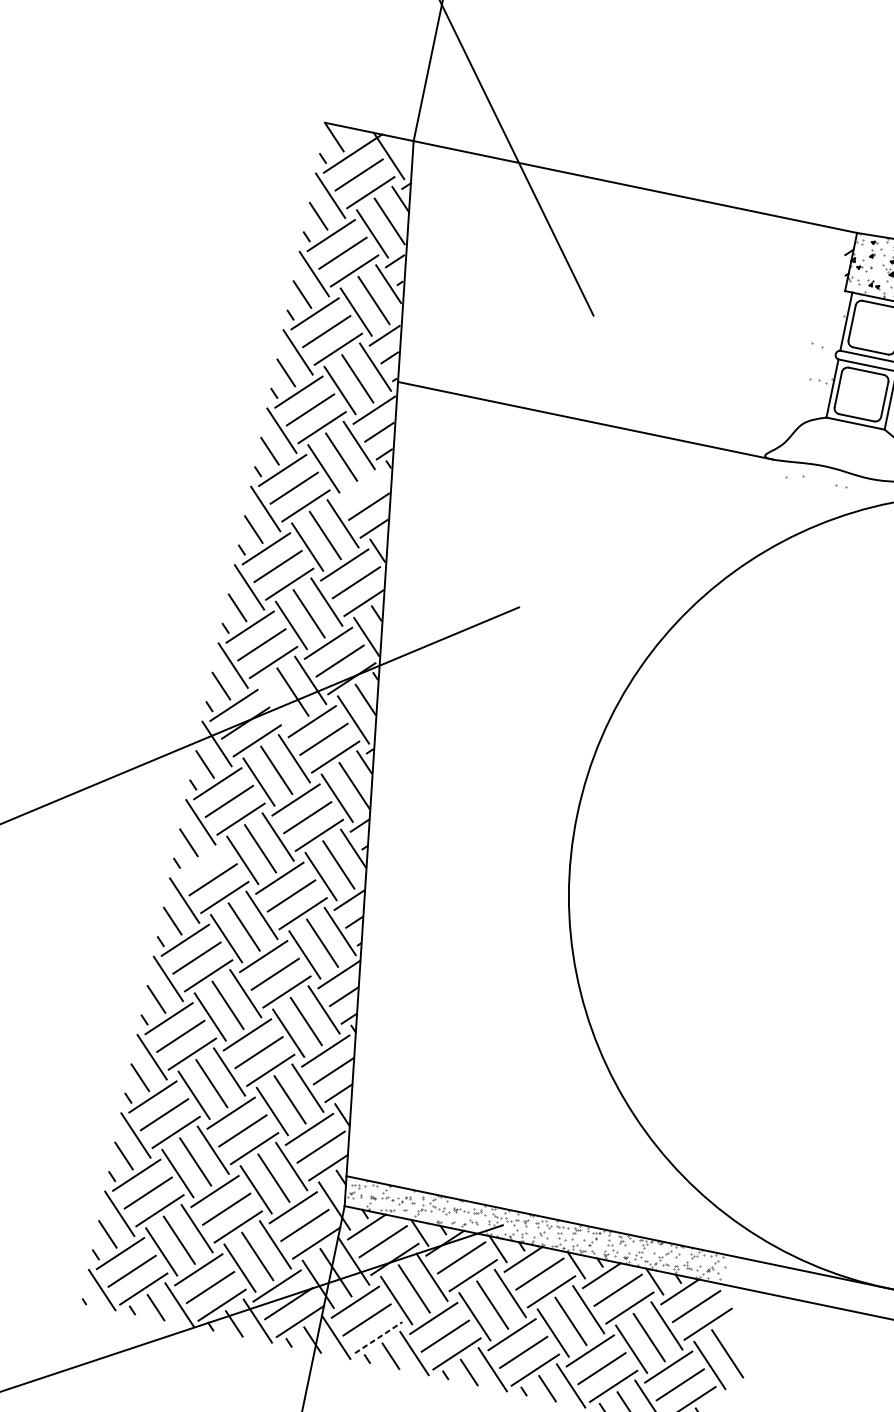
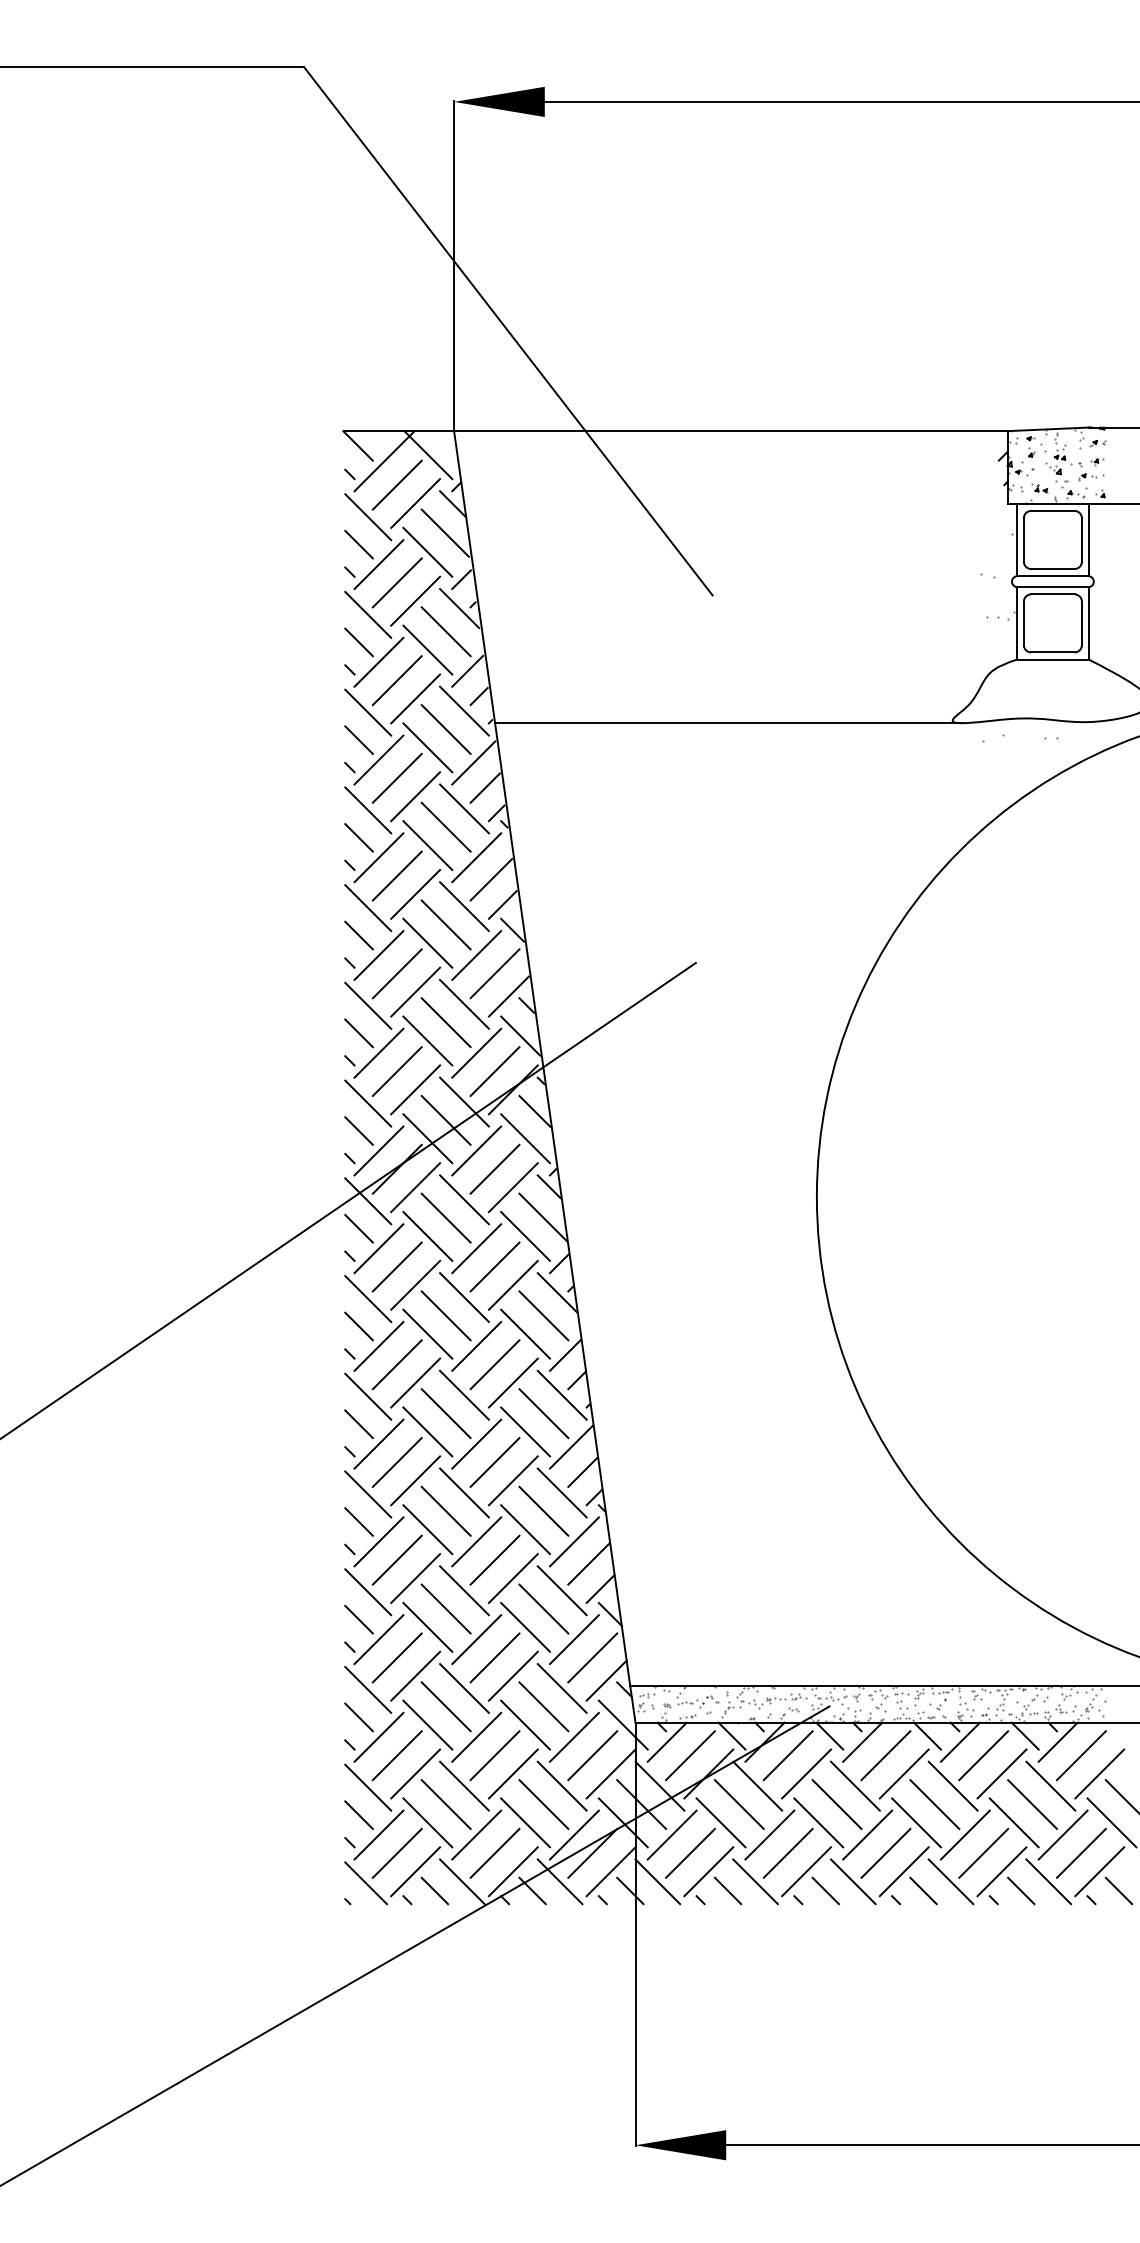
line: (360, 486) -> (476, 857), added
line: (274, 703) -> (427, 1138), added
line: (201, 861) -> (378, 1345), added
line: (378, 1337) -> (708, 1871), dashed -> solid

